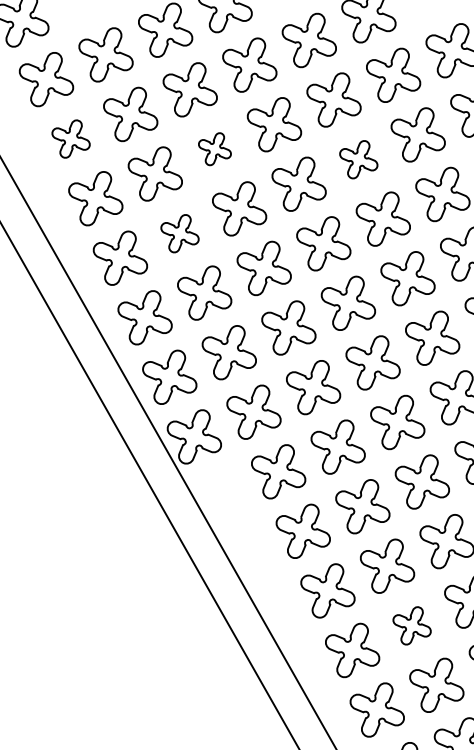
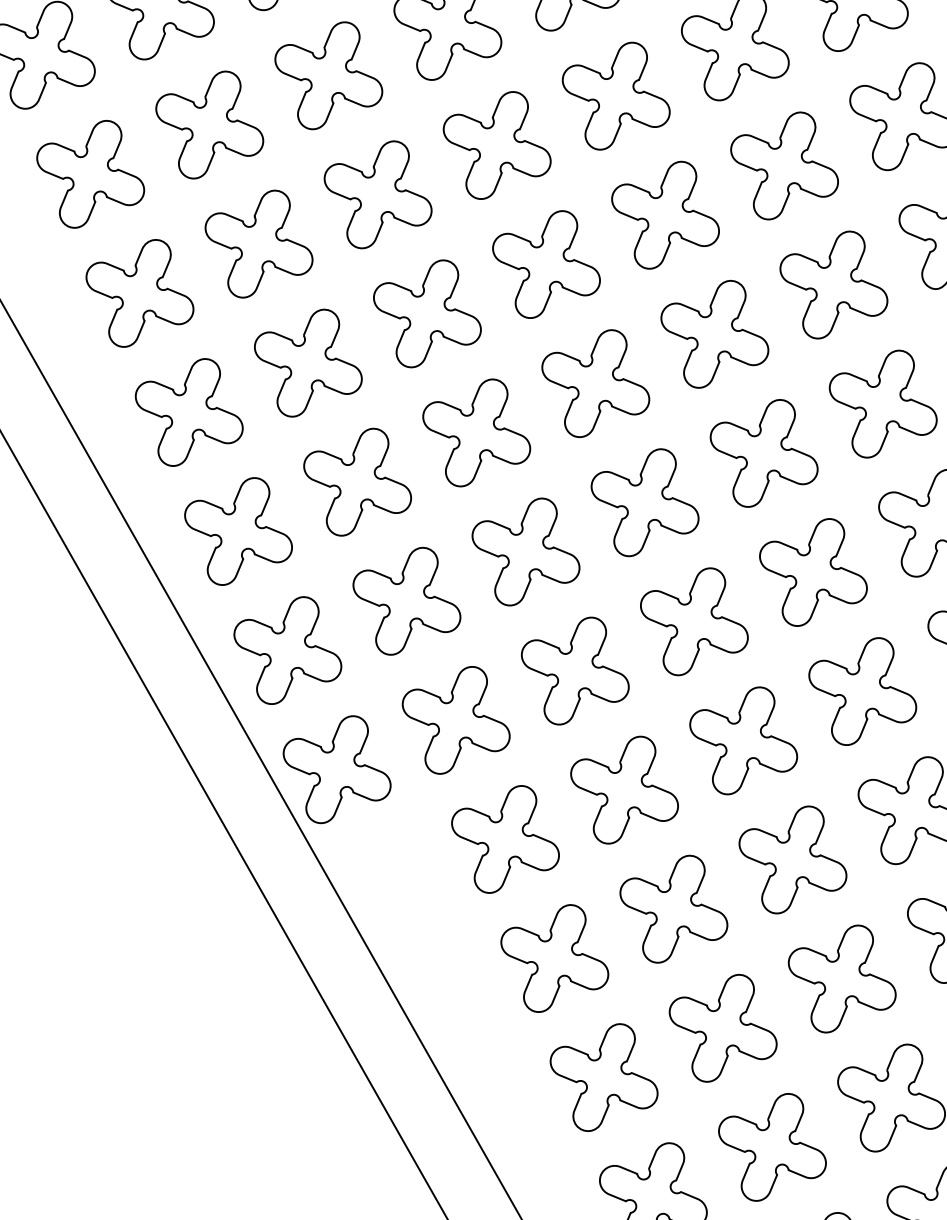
part: (70, 138) -> (89, 173), size x1.43
part: (214, 148) -> (377, 193), size x1.67
part: (358, 159) -> (665, 215), size x1.43
part: (179, 233) -> (307, 363), size x1.43
part: (411, 625) -> (771, 1146), size x1.43

